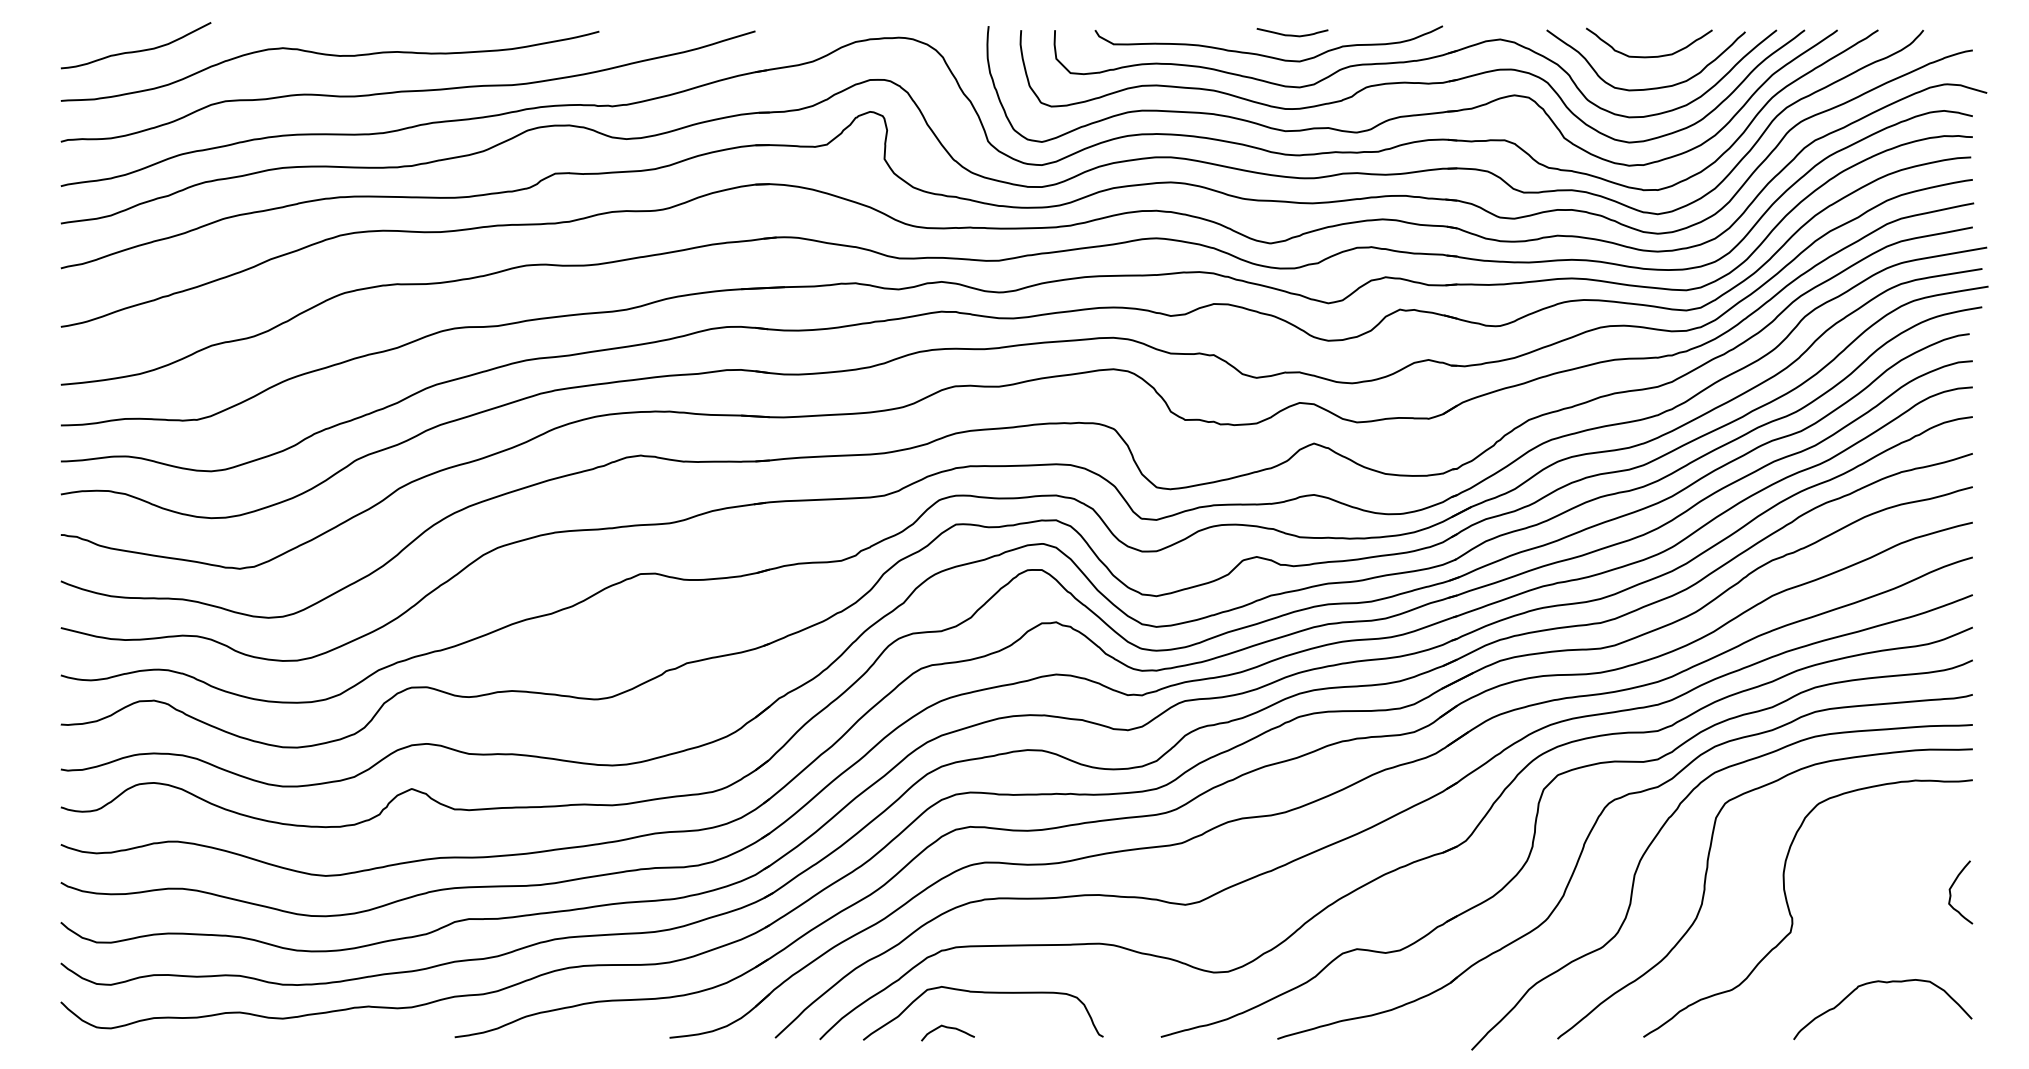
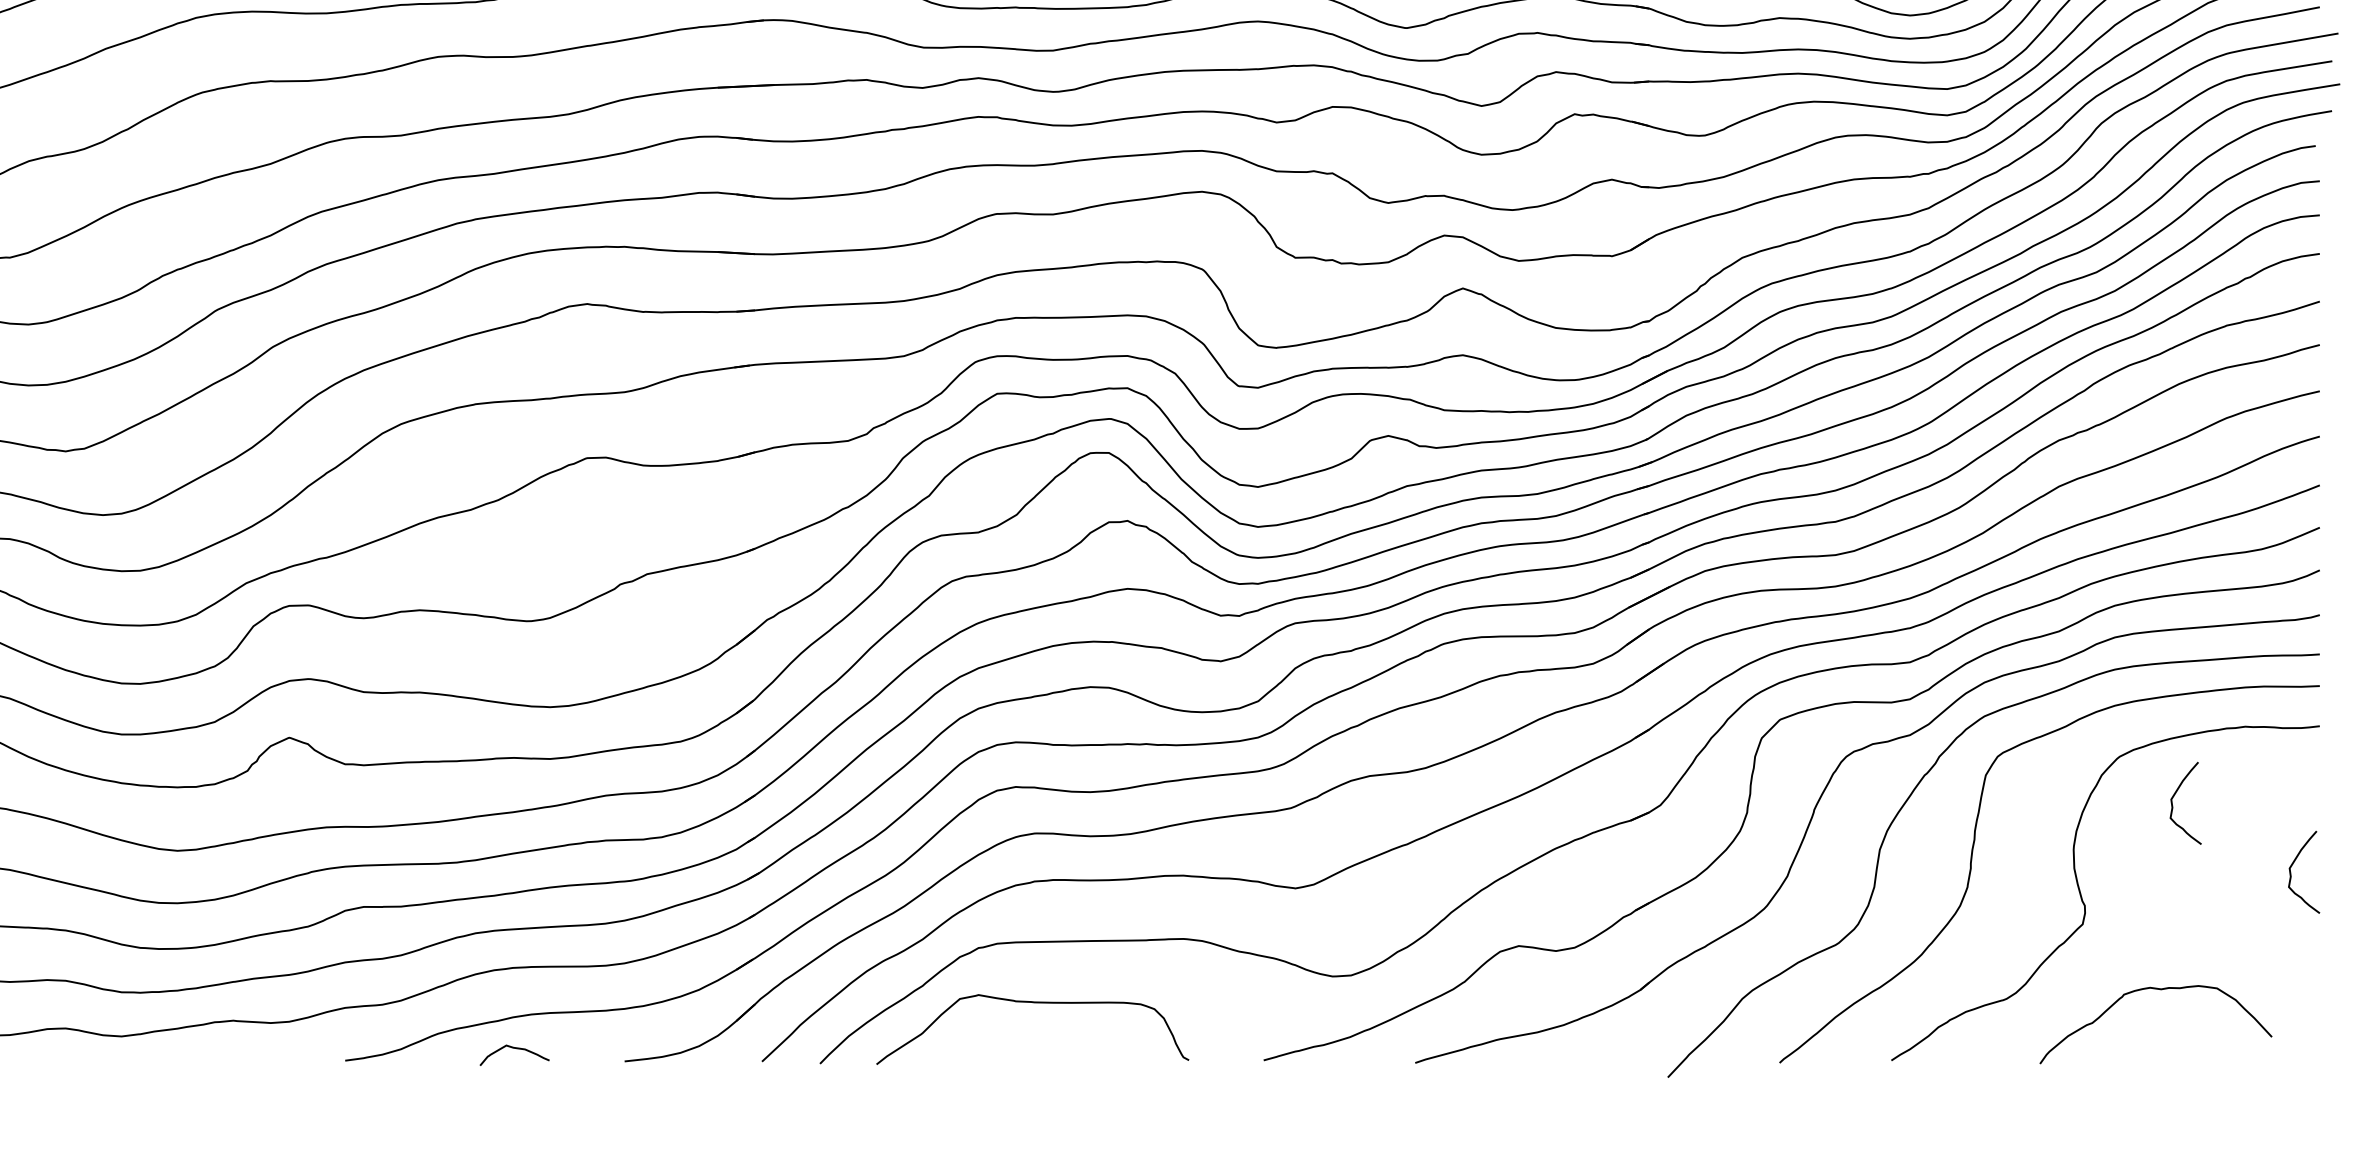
curve: (1860, 840) -> (2173, 804), added
curve: (1885, 983) -> (2159, 990), moved
curve: (947, 1028) -> (514, 1049), moved

